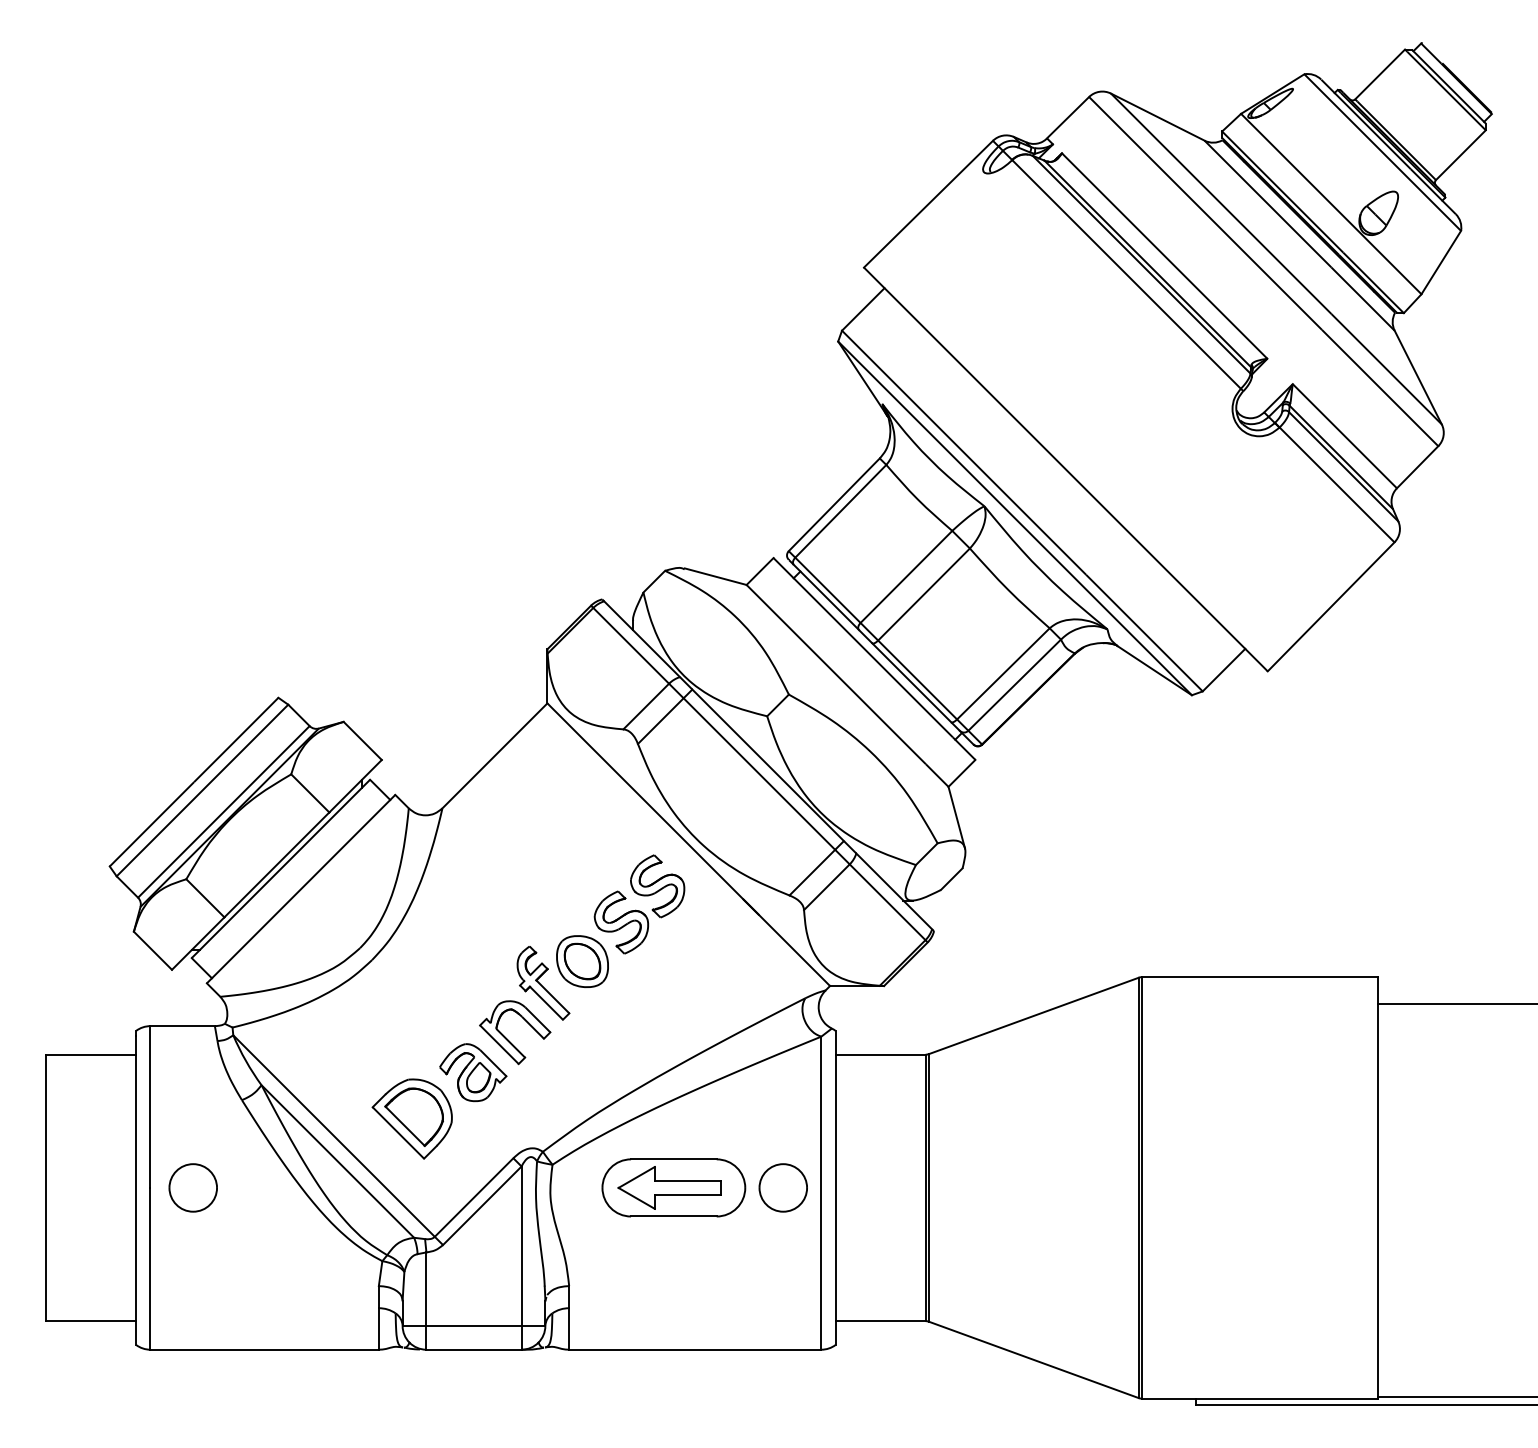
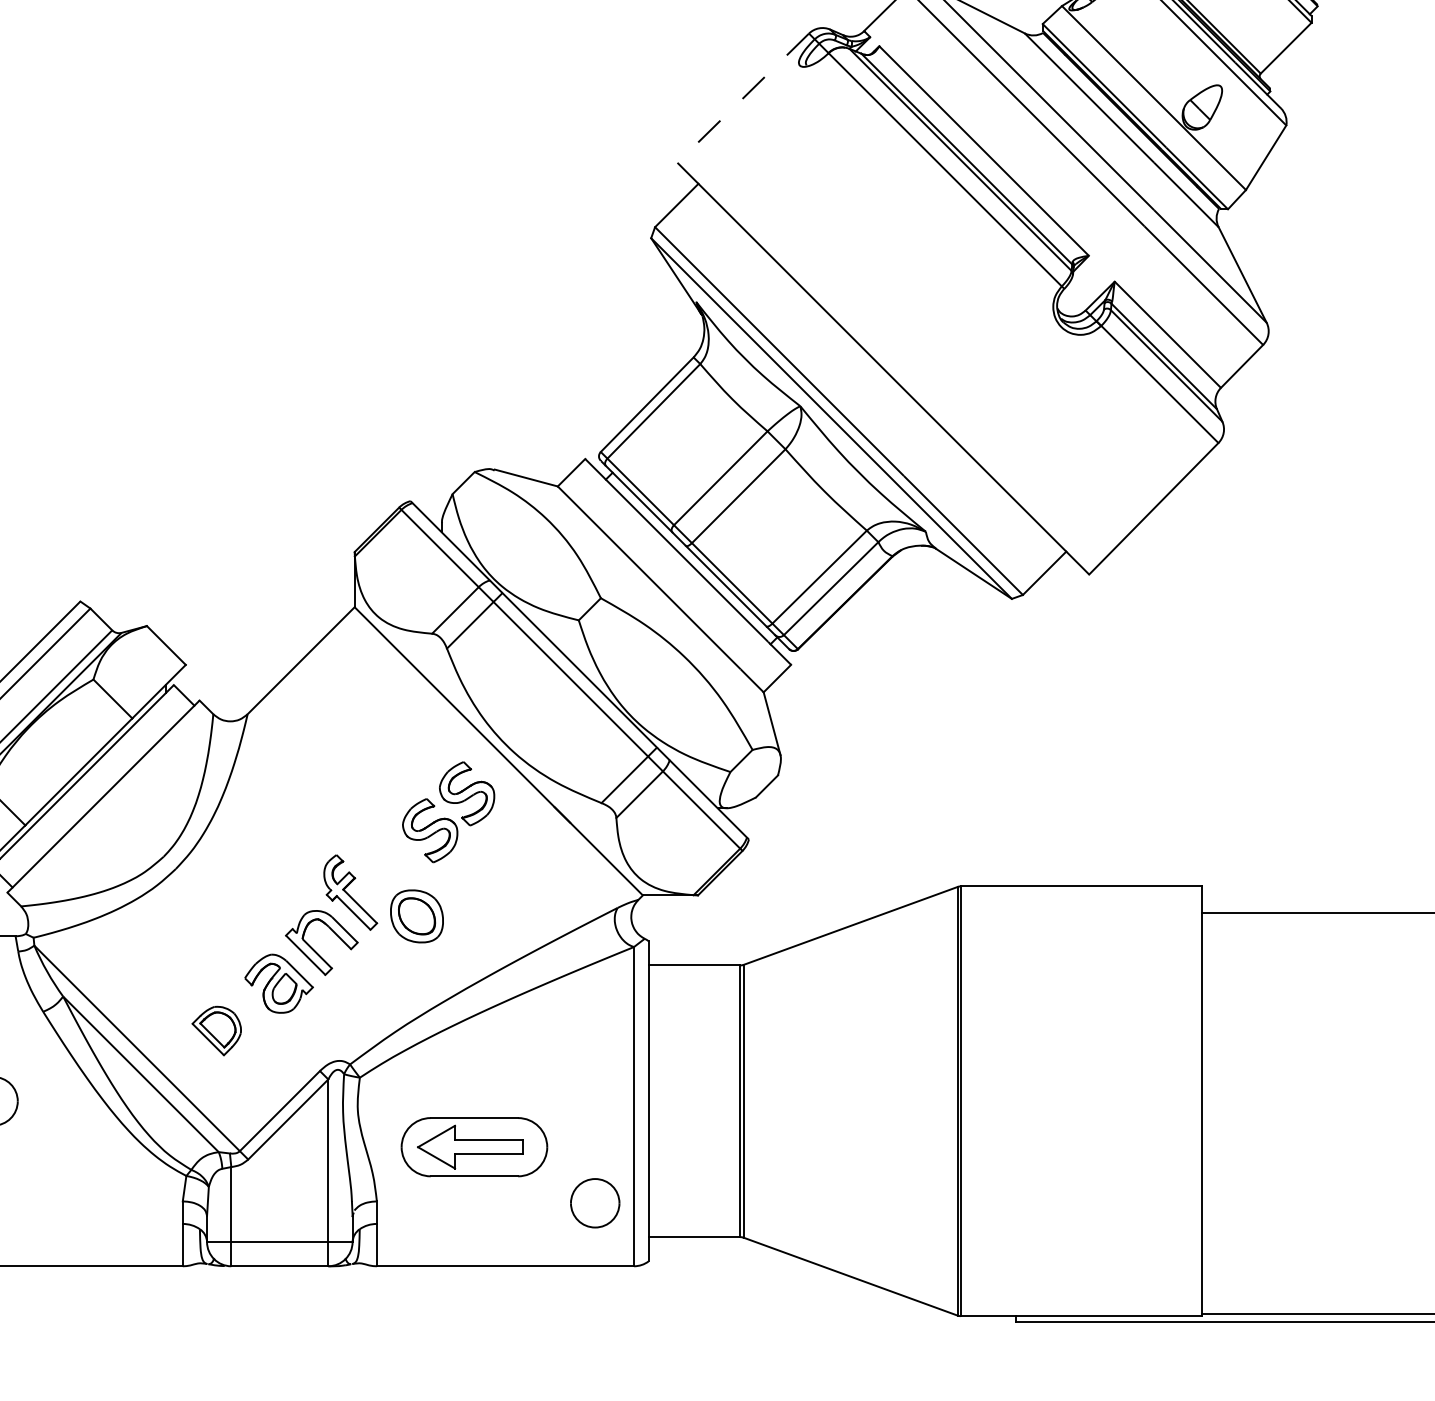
line: (928, 204) -> (743, 98), solid -> dashed
part: (582, 961) -> (416, 916), moved
part: (411, 1118) -> (216, 1030), size x0.6
part: (673, 1187) -> (474, 1146), moved
part: (782, 1187) -> (594, 1202), moved

